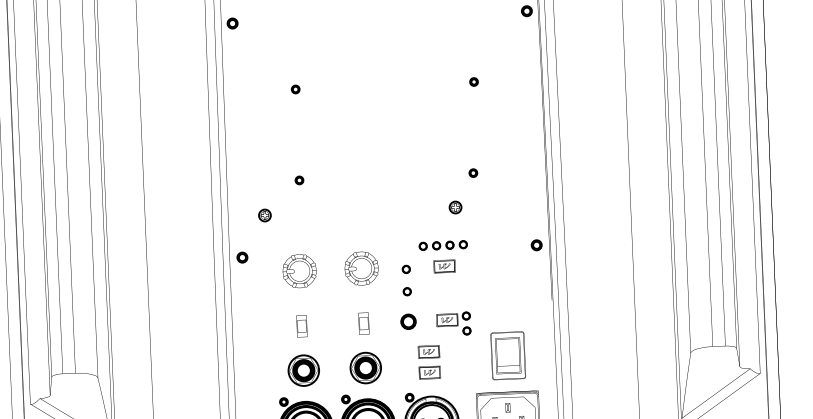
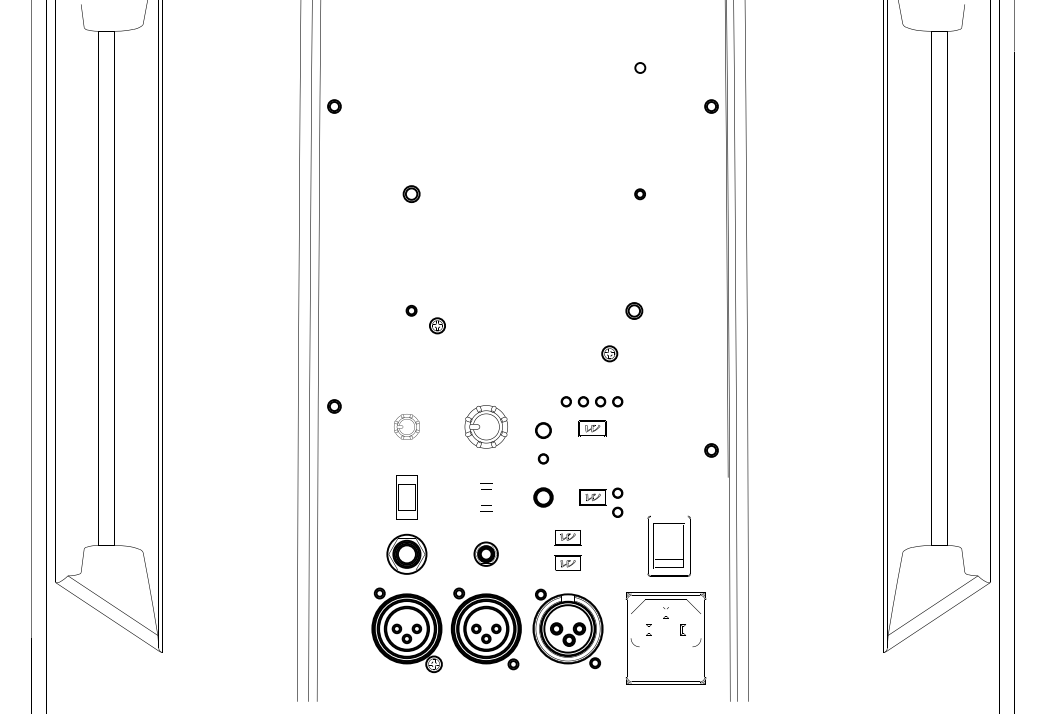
part: (295, 89) -> (411, 194), size x1.6
part: (473, 172) -> (634, 310), size x1.6
part: (264, 215) -> (437, 325), moved
circle: (536, 245) -> (711, 450), moved
part: (406, 268) -> (543, 429), size x1.6
part: (299, 270) -> (406, 426), size x0.6
part: (301, 326) -> (406, 497), size x1.6
part: (365, 367) -> (485, 553), size x0.6

